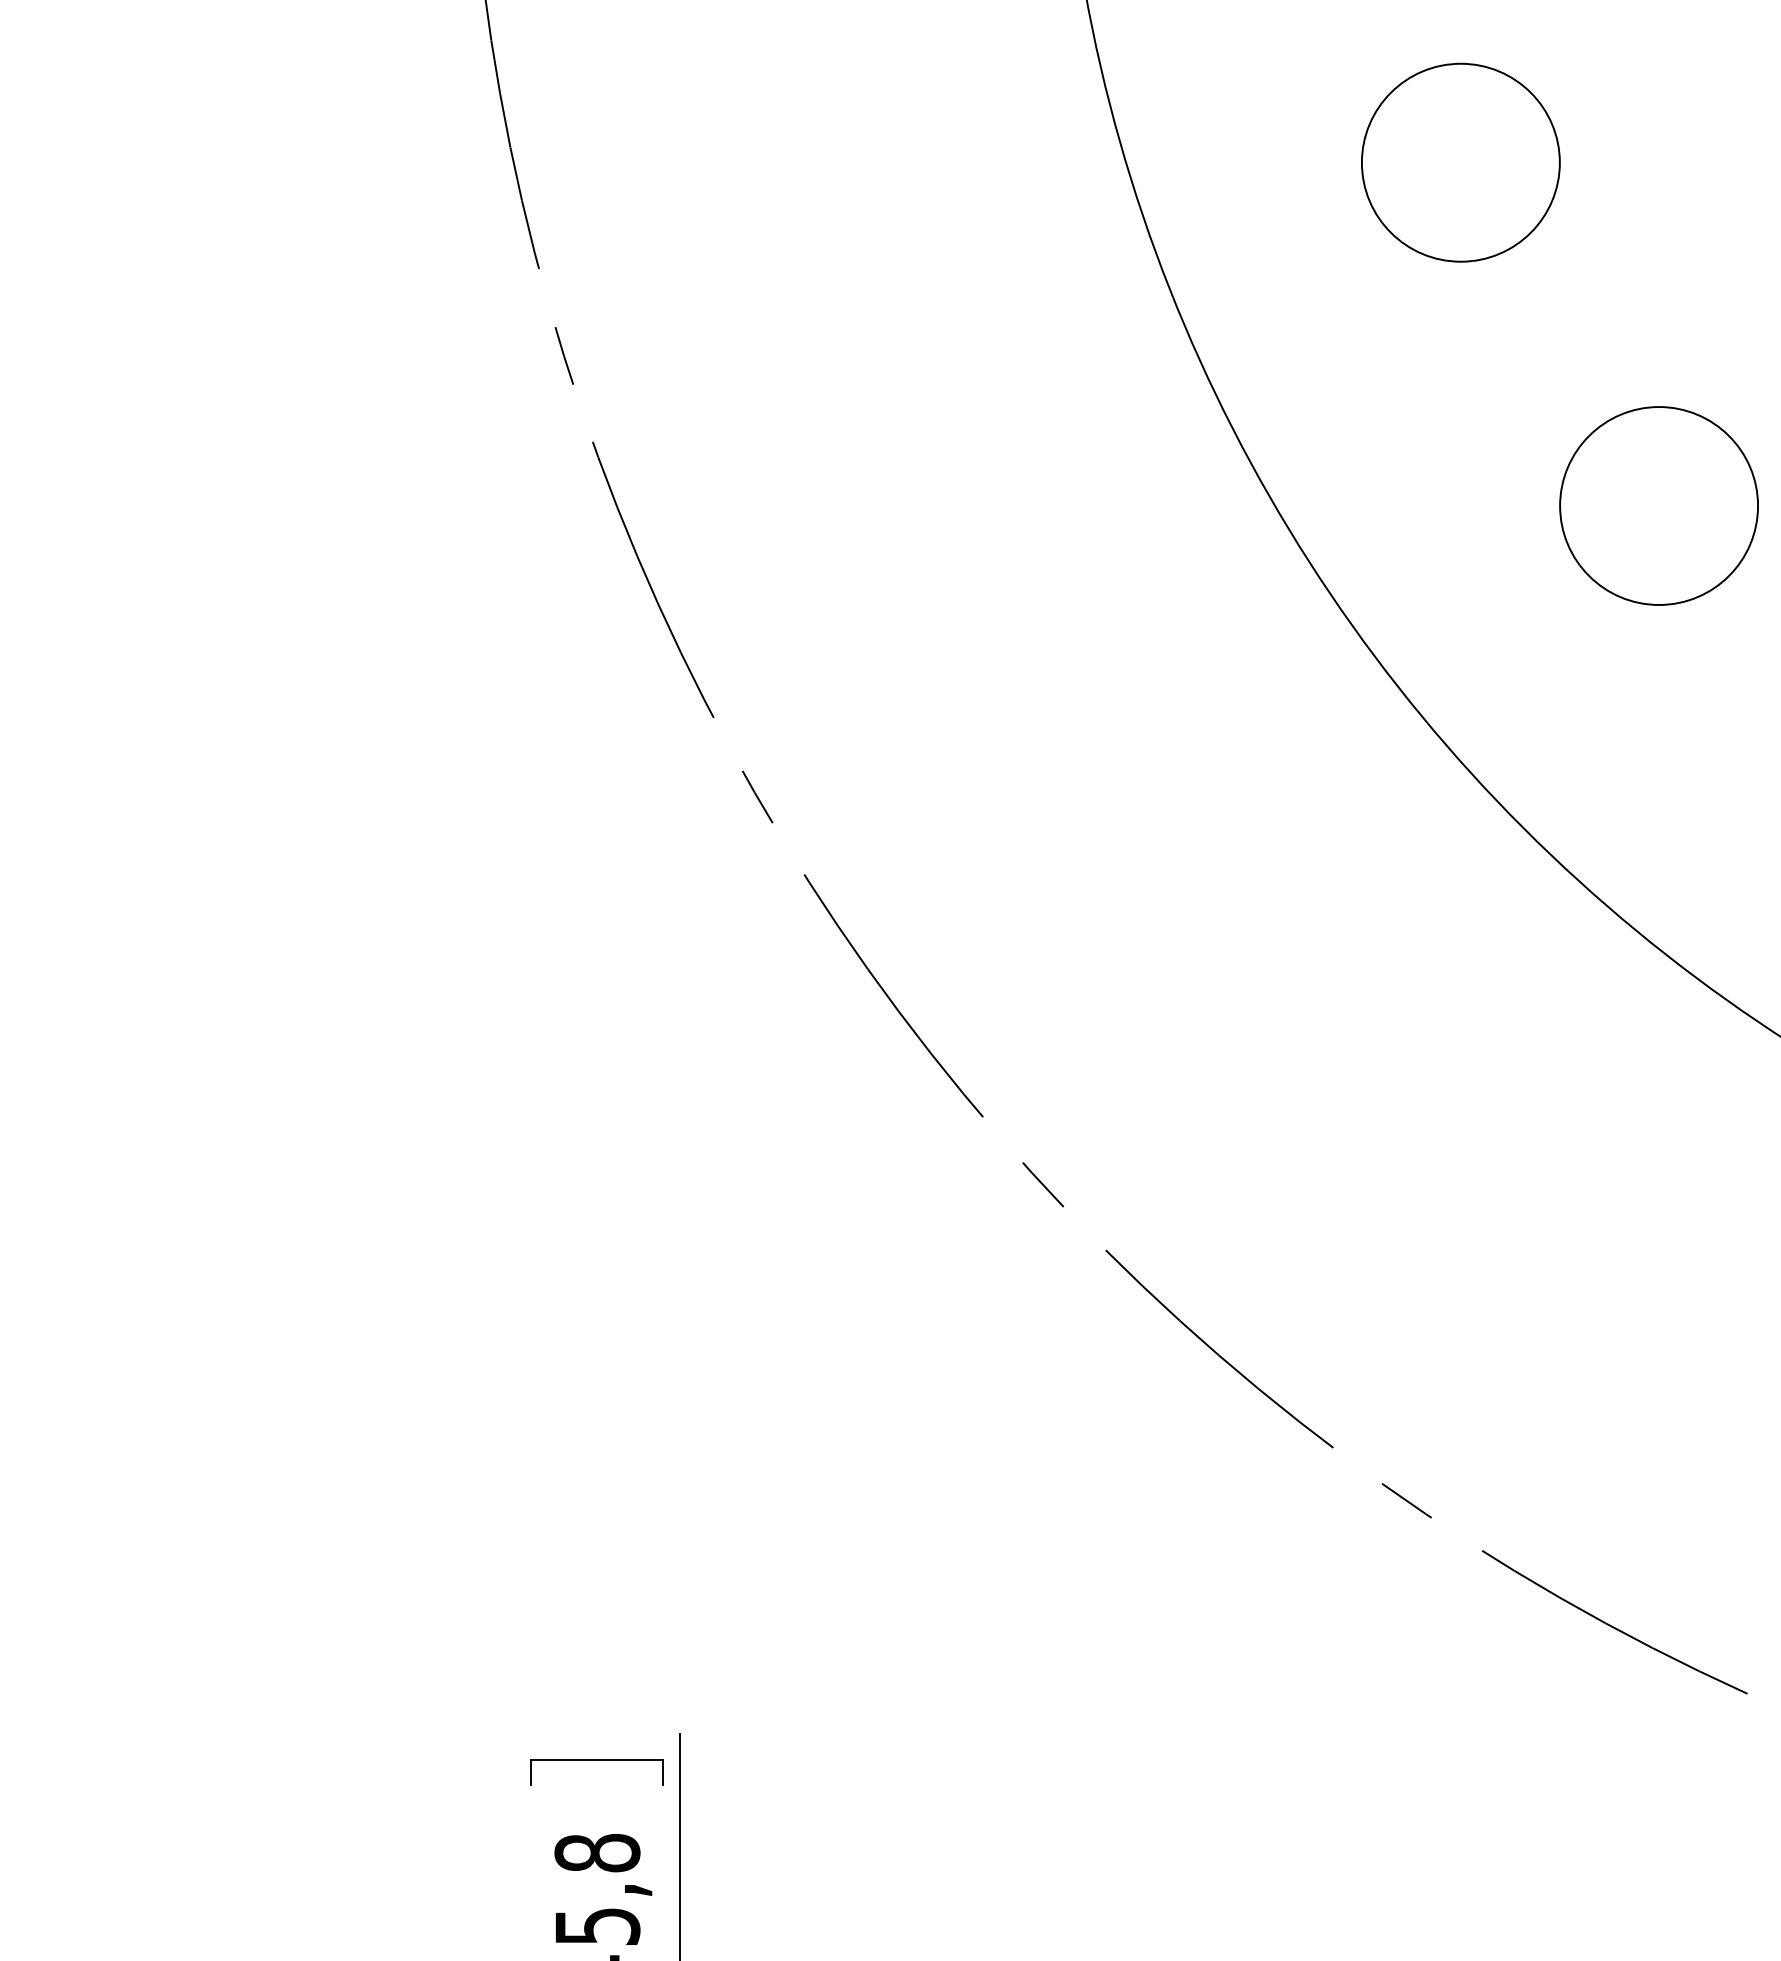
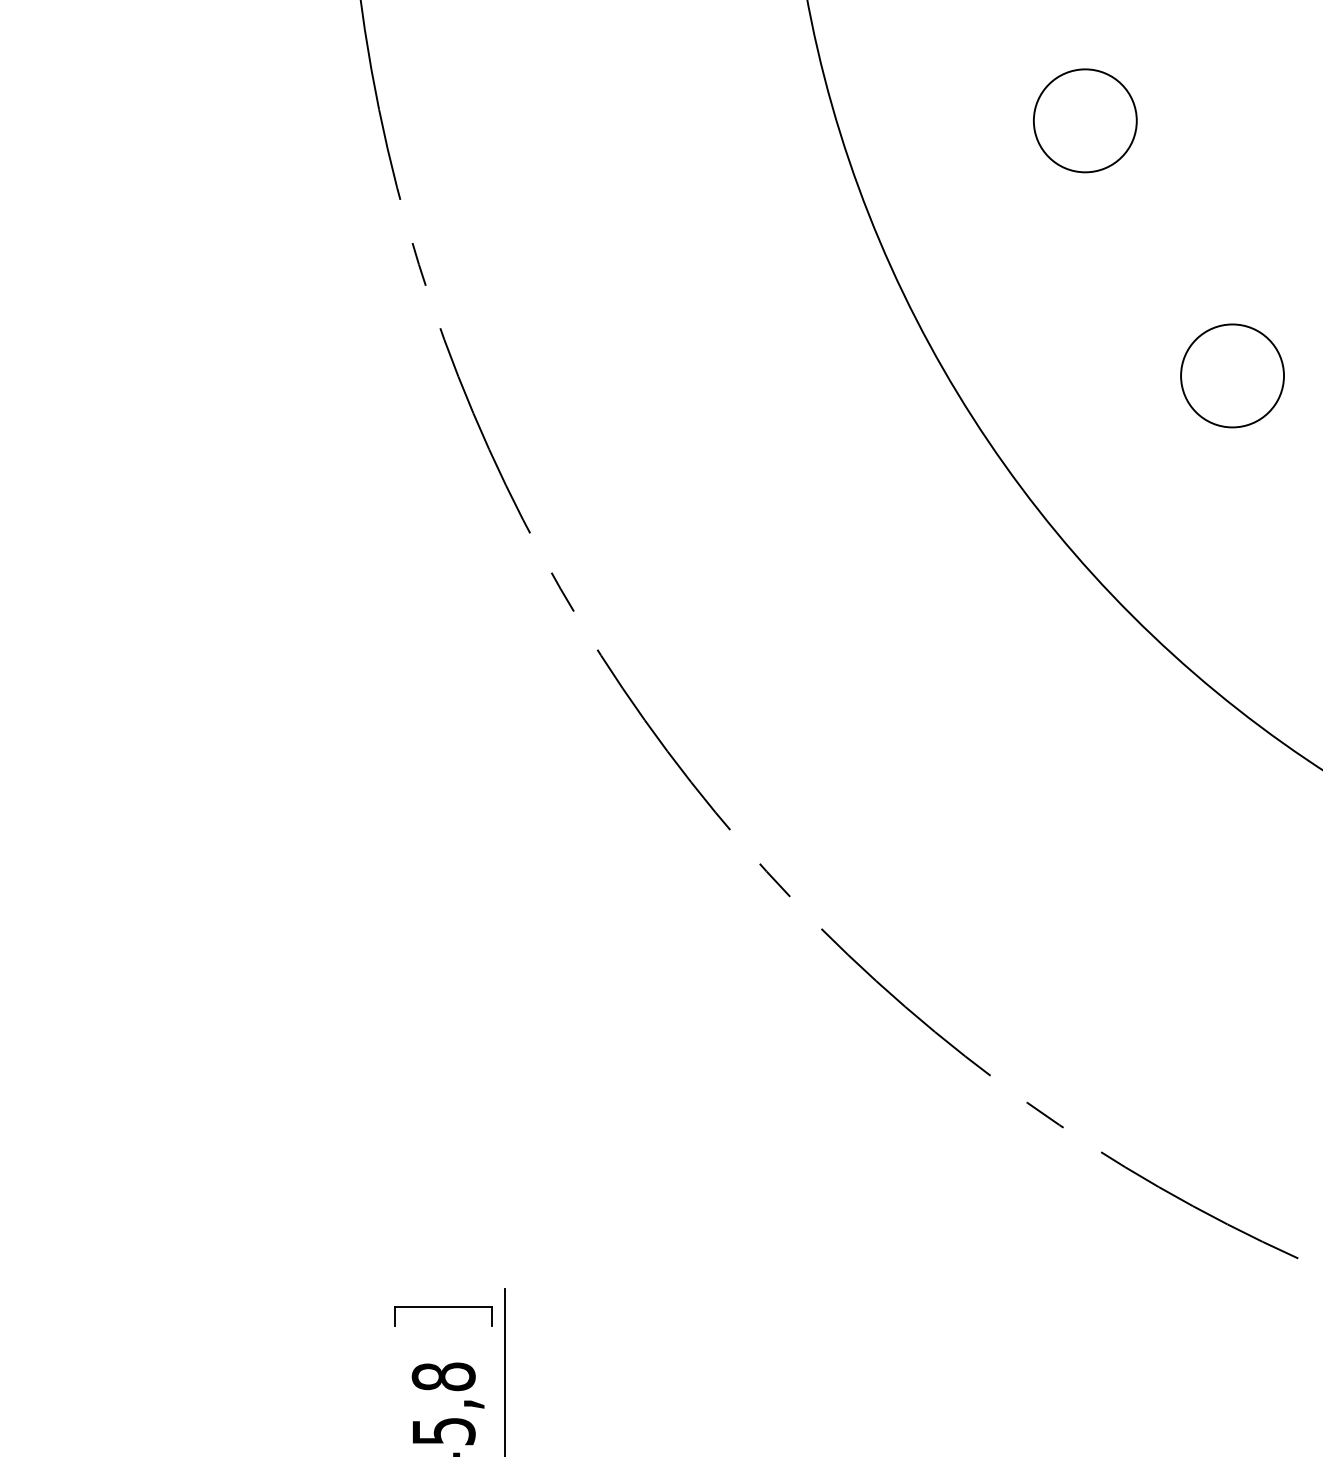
circle: (1460, 162) -> (1085, 120), size x0.7
circle: (1658, 505) -> (1232, 375), size x0.7

